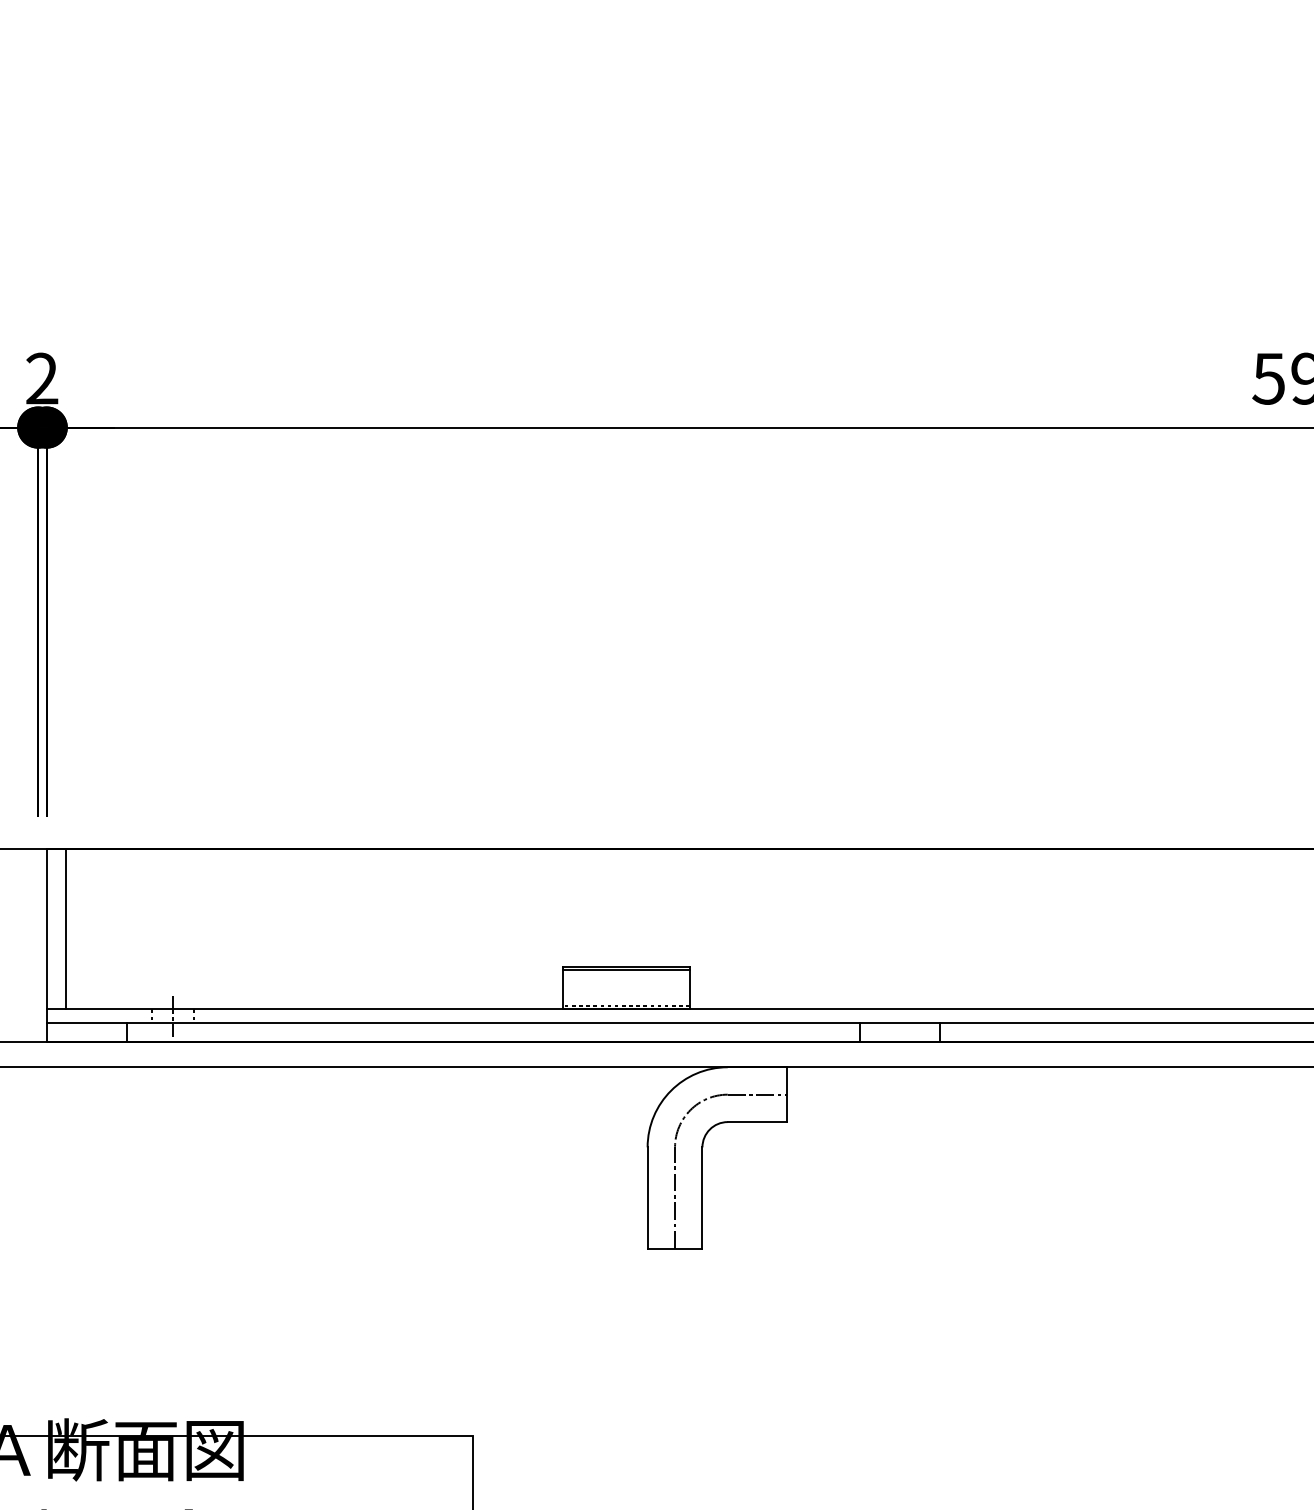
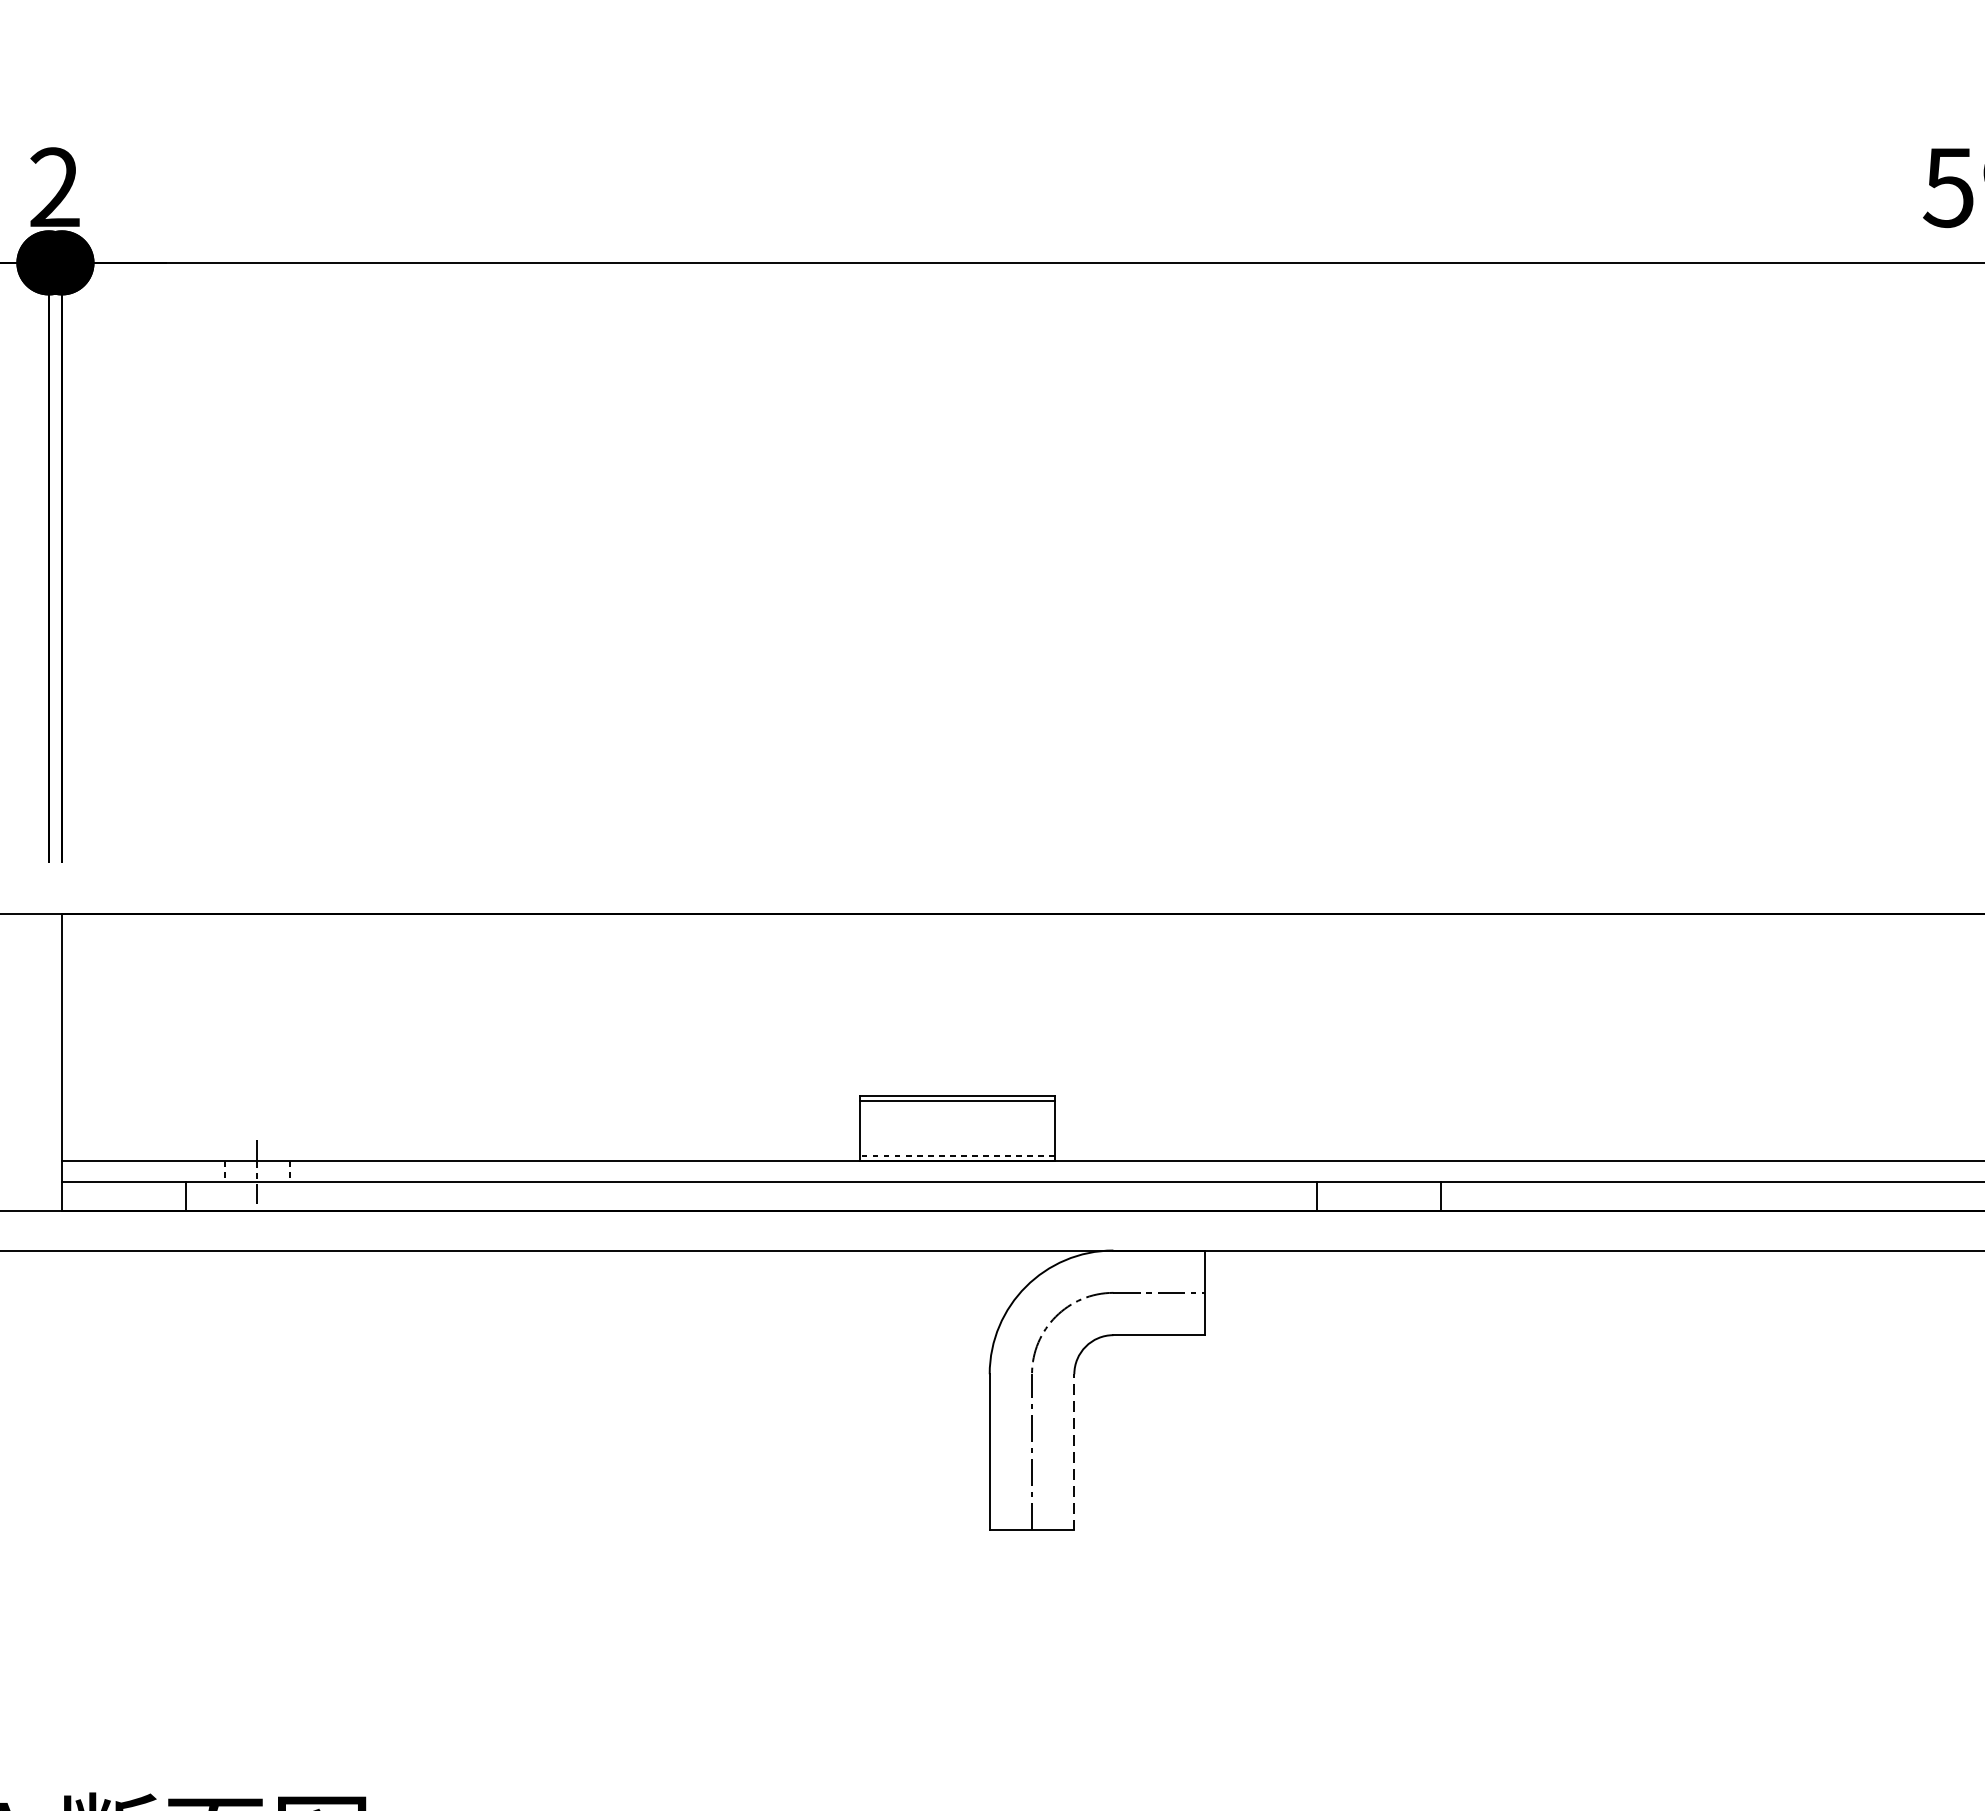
line: (65, 929) -> (90, 1037), removed
line: (702, 1197) -> (1074, 1451), solid -> dashed

